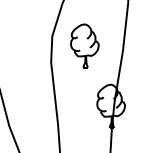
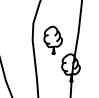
part: (83, 44) -> (52, 39), moved

